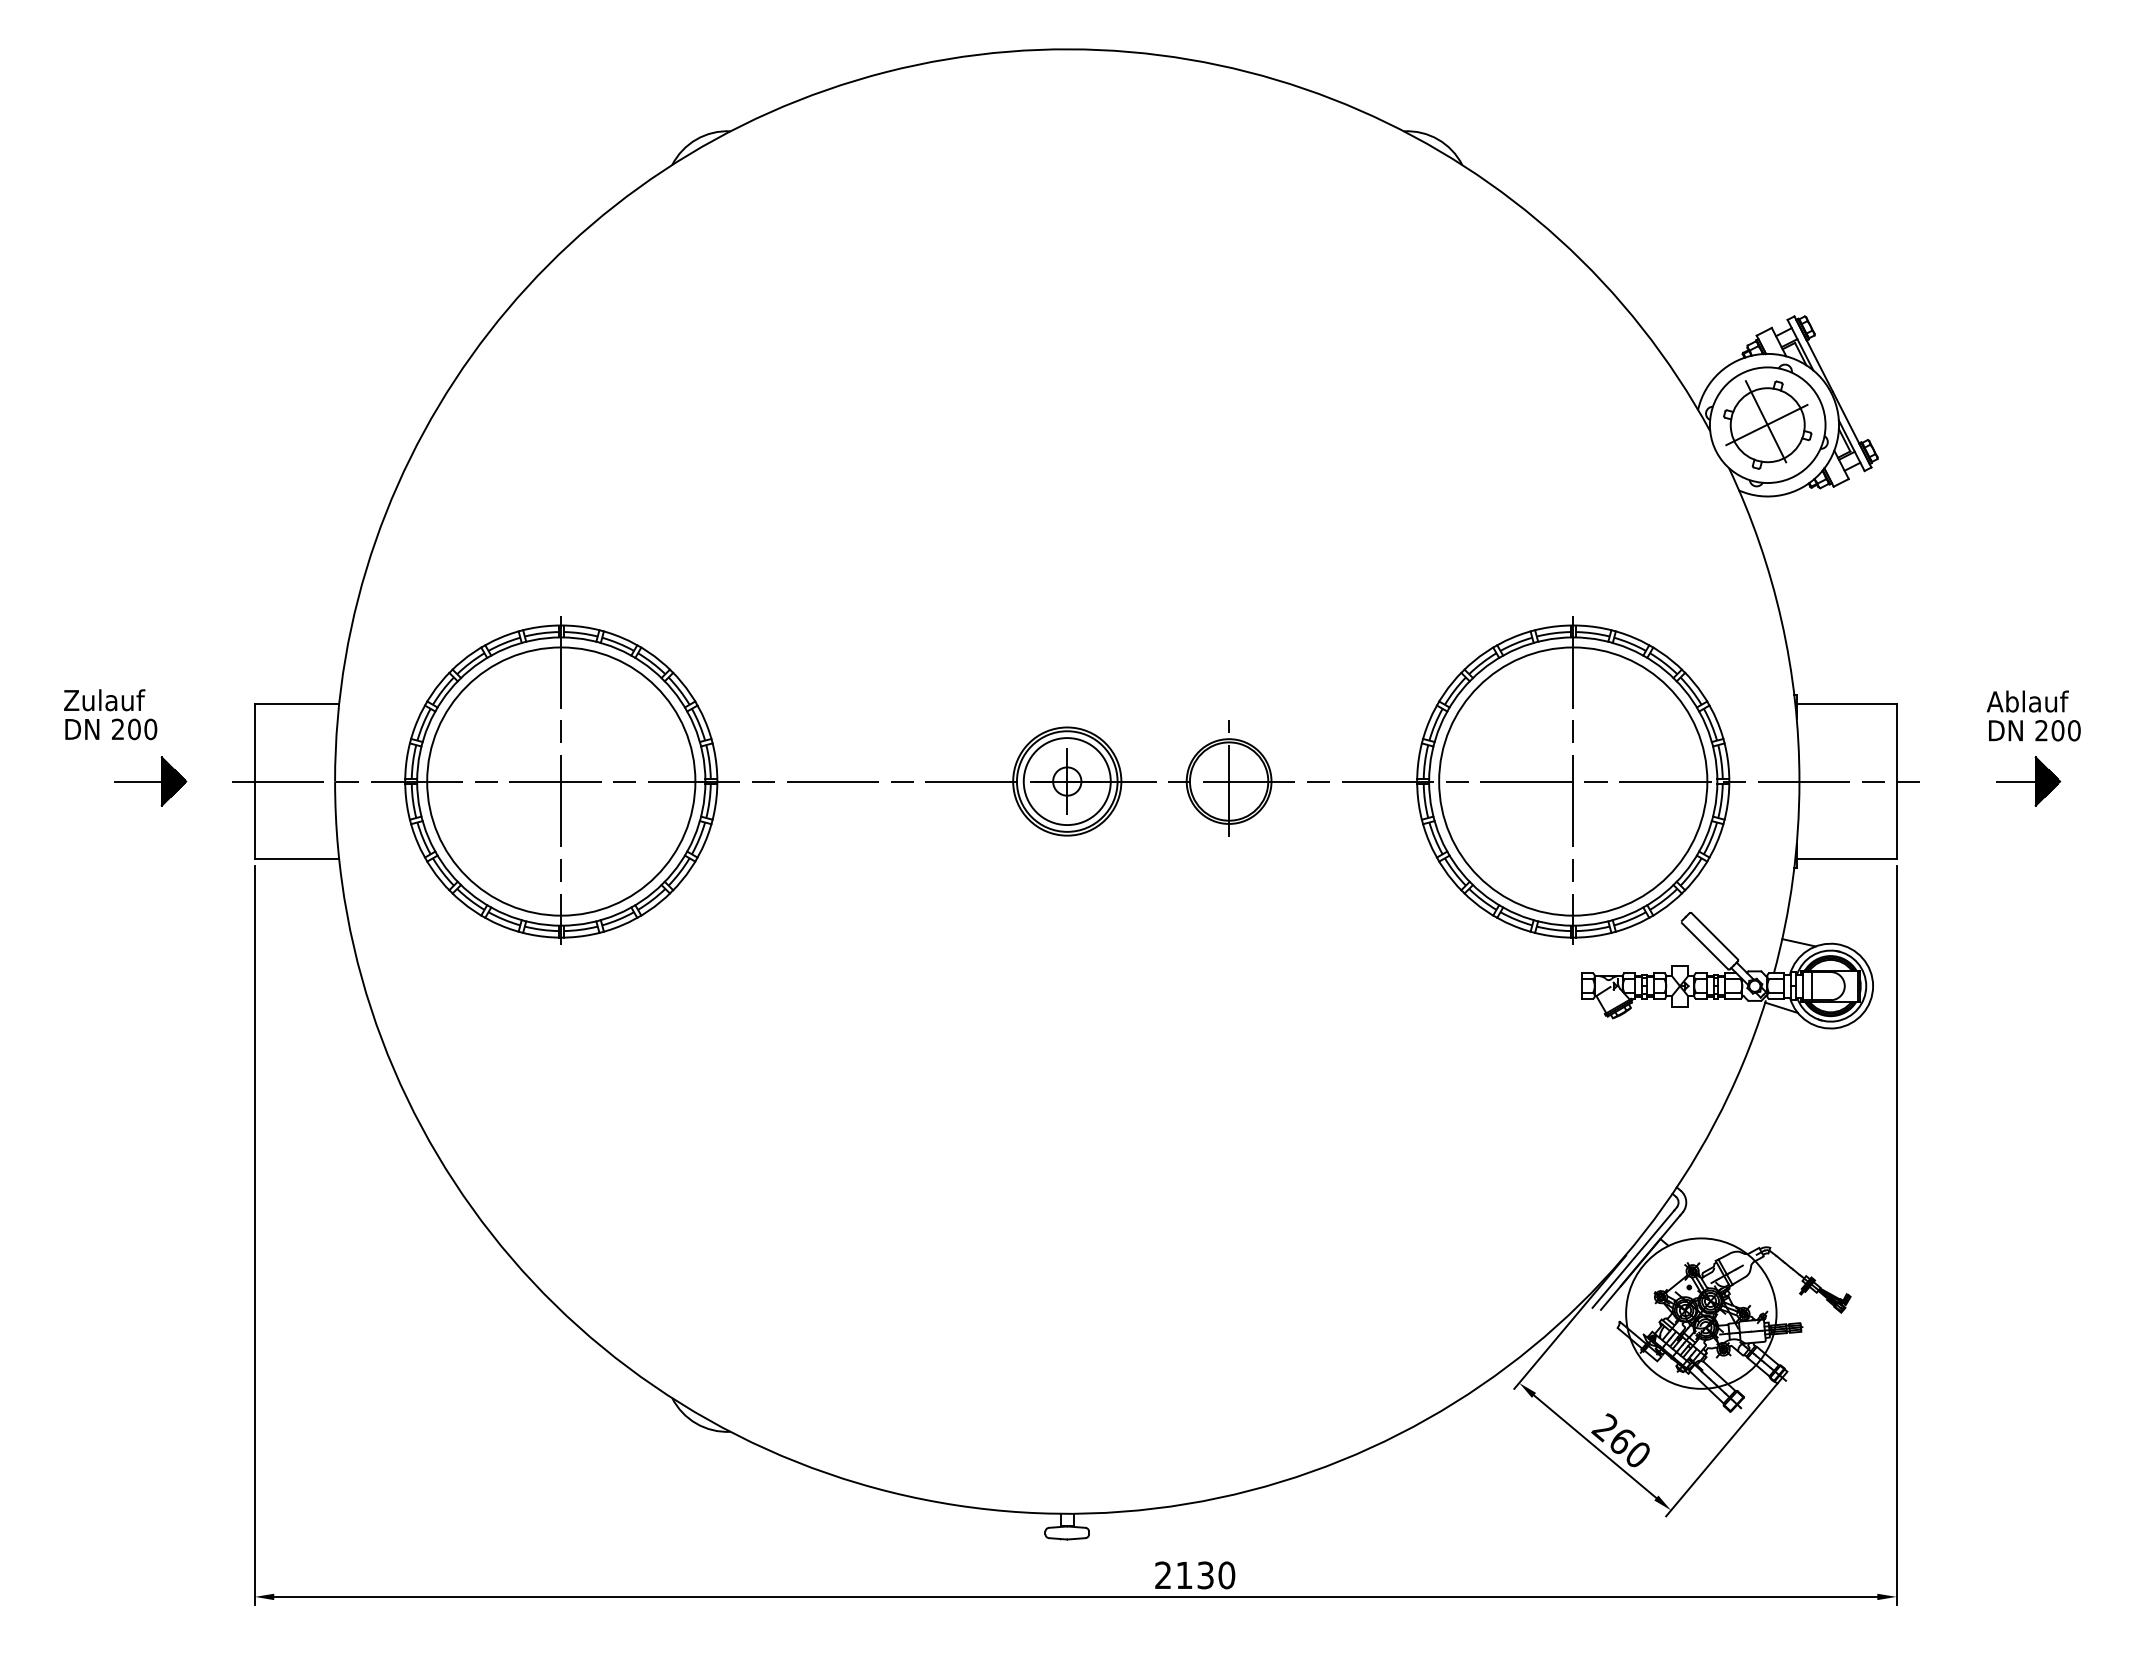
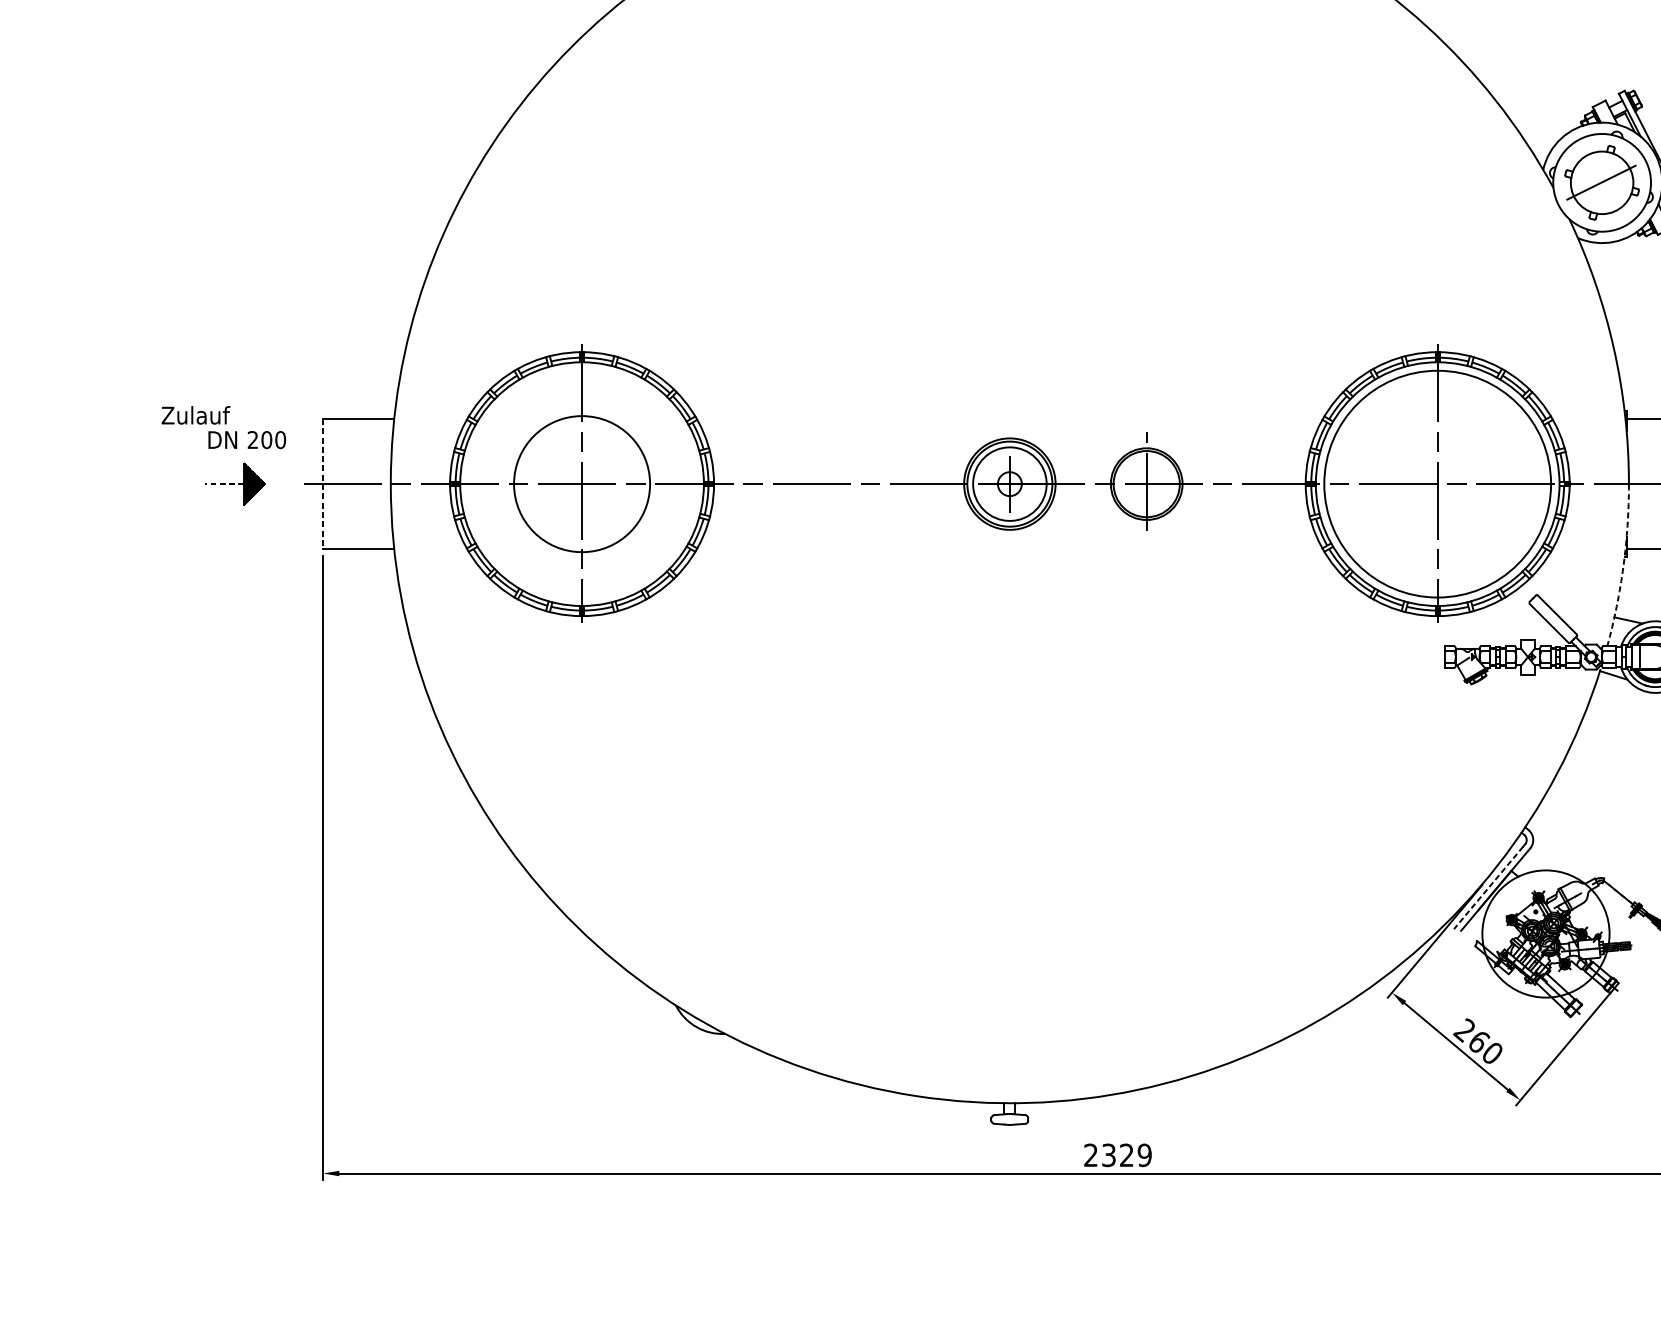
line: (1767, 425) -> (1601, 183), removed
text: (111, 729) -> (247, 440), moved
line: (138, 781) -> (224, 484), solid -> dashed
circle: (561, 781) -> (582, 484), size x0.6
line: (254, 782) -> (322, 484), solid -> dashed
arc: (1793, 878) -> (1623, 566), solid -> dashed
line: (1633, 1259) -> (1488, 888), solid -> dashed
text: (1205, 1575) -> (1126, 1155), 2130 -> 2329

